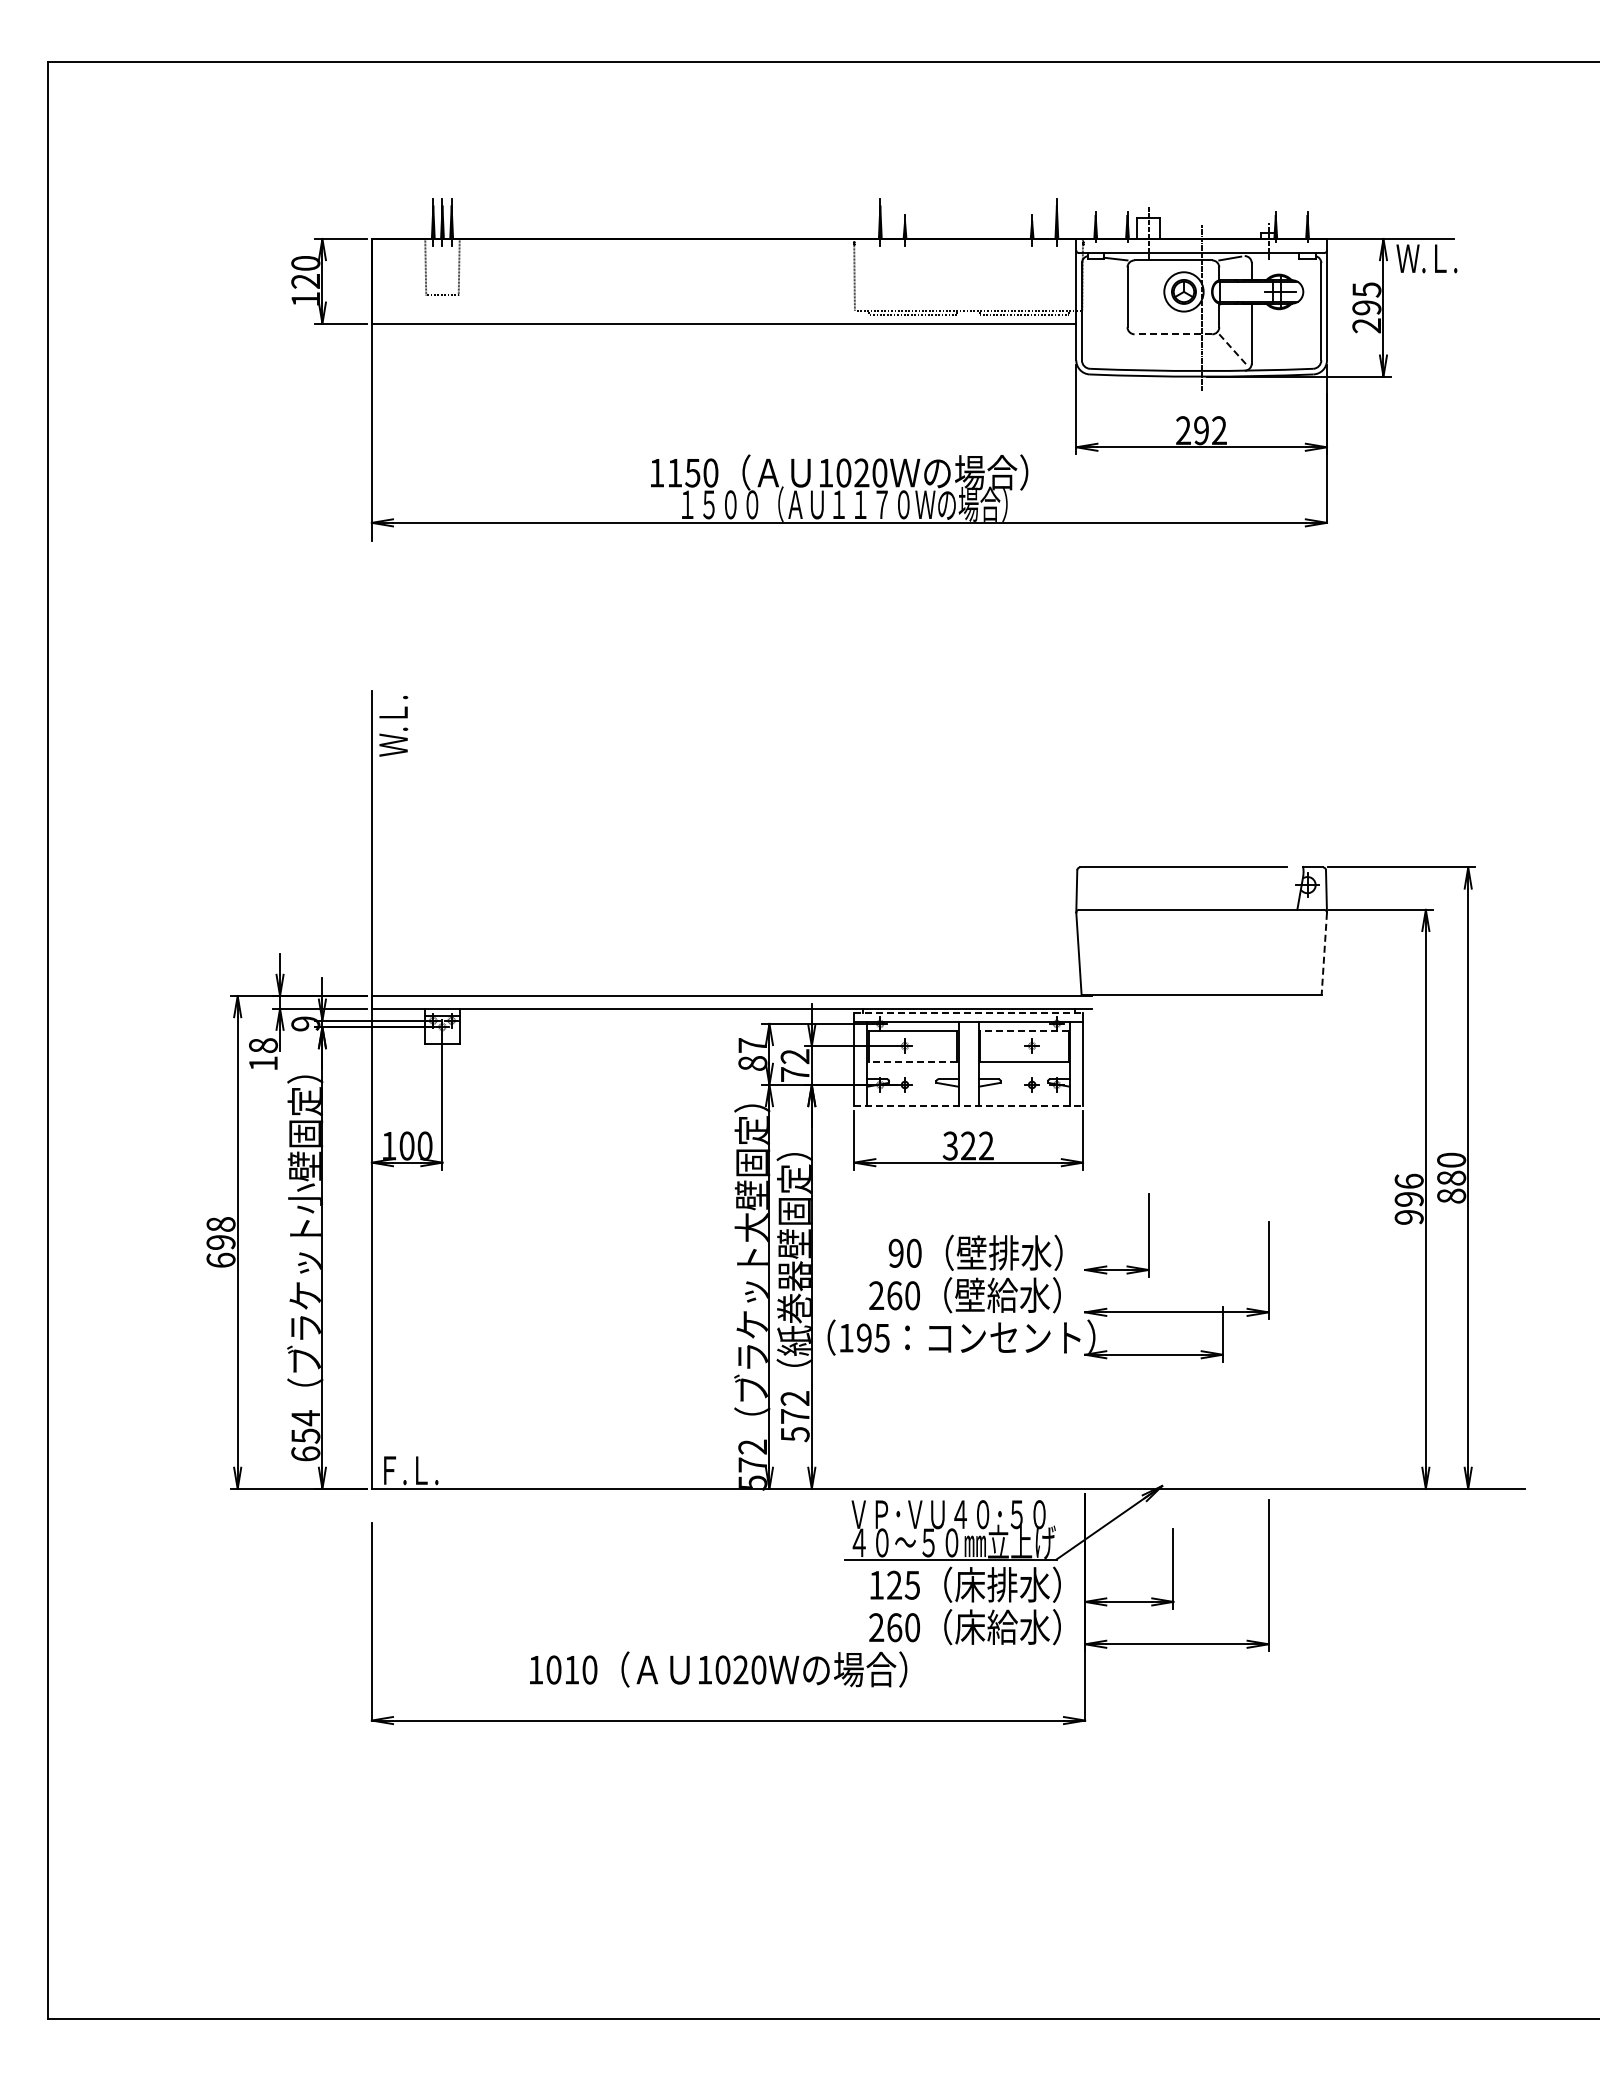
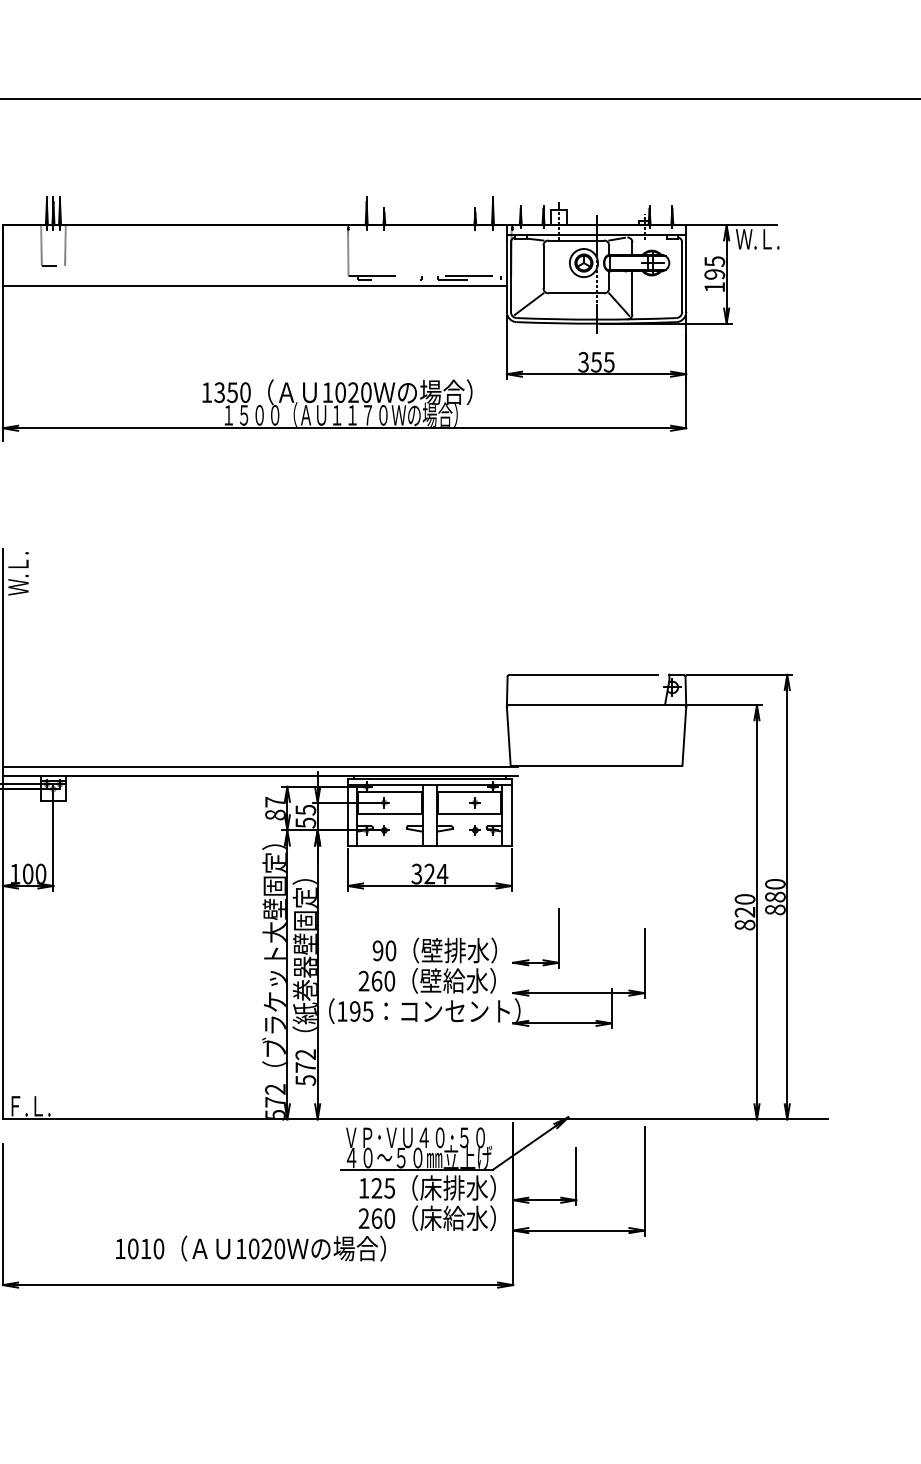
text: (1366, 325) -> (714, 287), 295 -> 195
line: (1173, 334) -> (576, 293), dashed -> solid
line: (1107, 349) -> (529, 304), added
line: (1233, 350) -> (619, 304), dashed -> solid
text: (1200, 430) -> (595, 362), 292 -> 355
text: (674, 472) -> (219, 392), 1150 -> 1350
line: (1324, 953) -> (684, 736), dashed -> solid
line: (969, 1013) -> (430, 779), dashed -> solid
line: (1023, 1031) -> (469, 792), dashed -> solid
line: (912, 1061) -> (389, 813), dashed -> solid
text: (794, 1065) -> (305, 816), 72 -> 55
line: (969, 1106) -> (430, 845), dashed -> solid
text: (986, 1145) -> (442, 873), 322 -> 324
text: (1408, 1198) -> (744, 911), 996 -> 820

